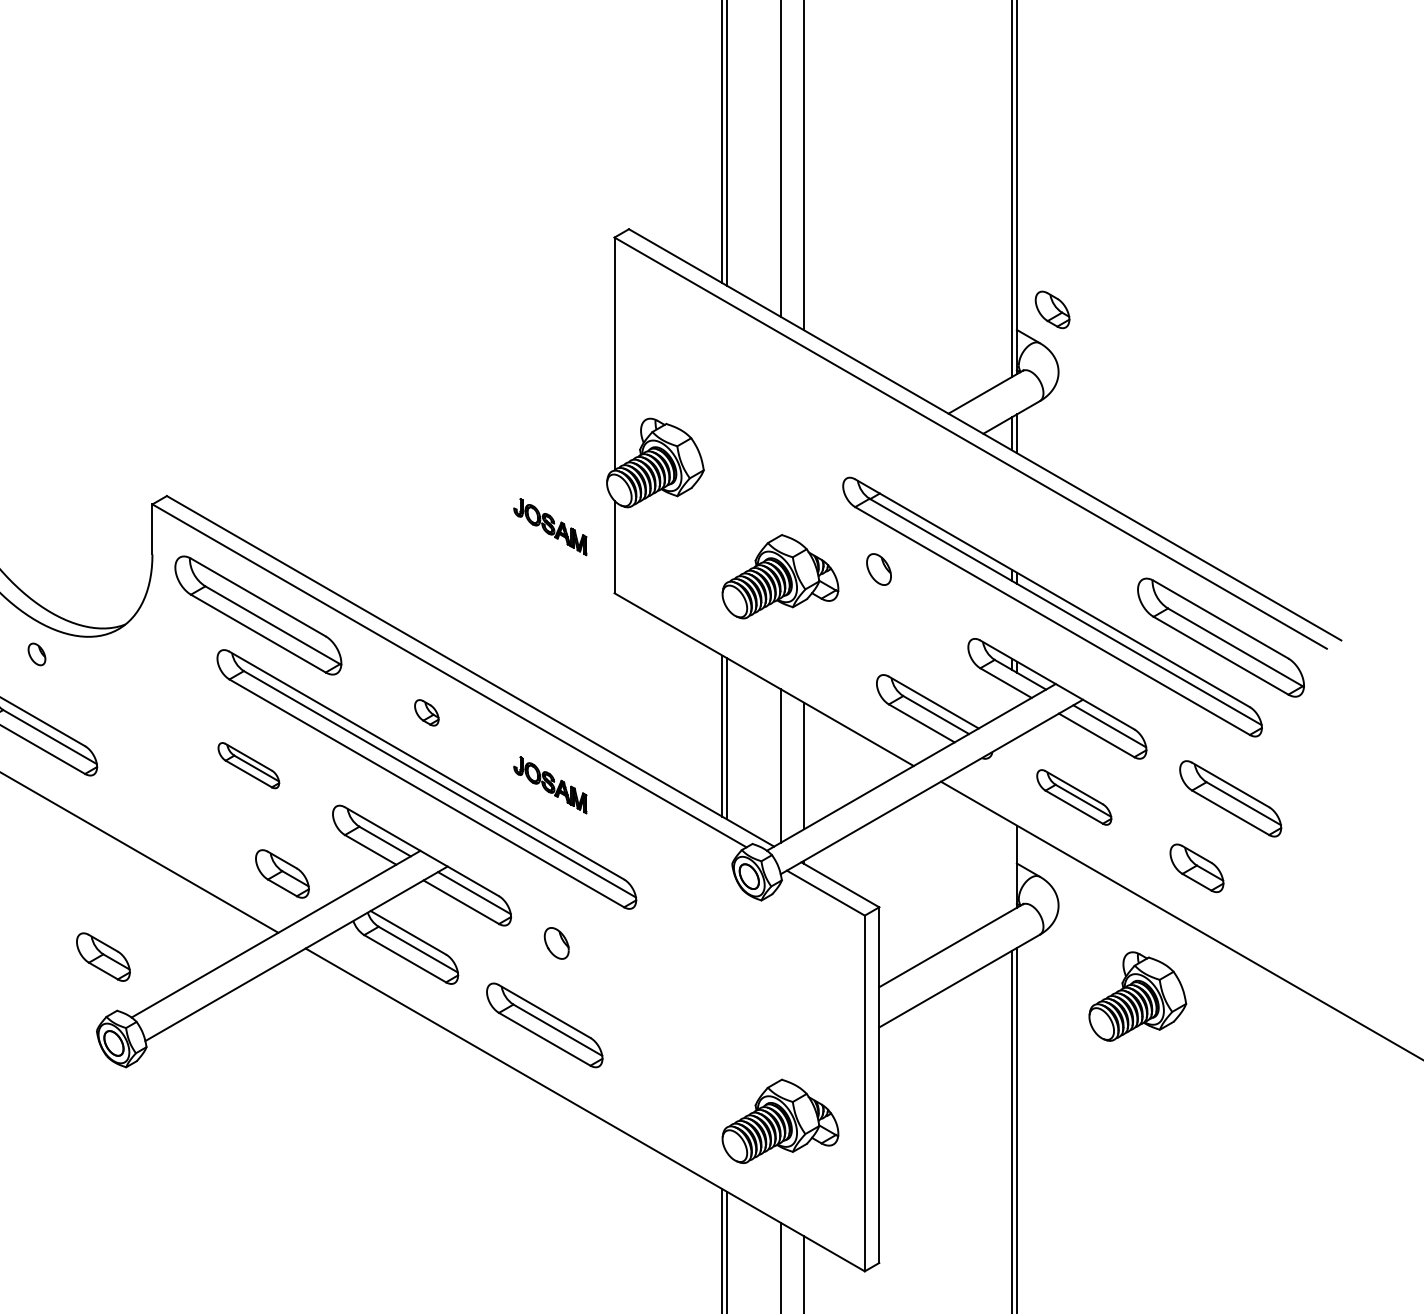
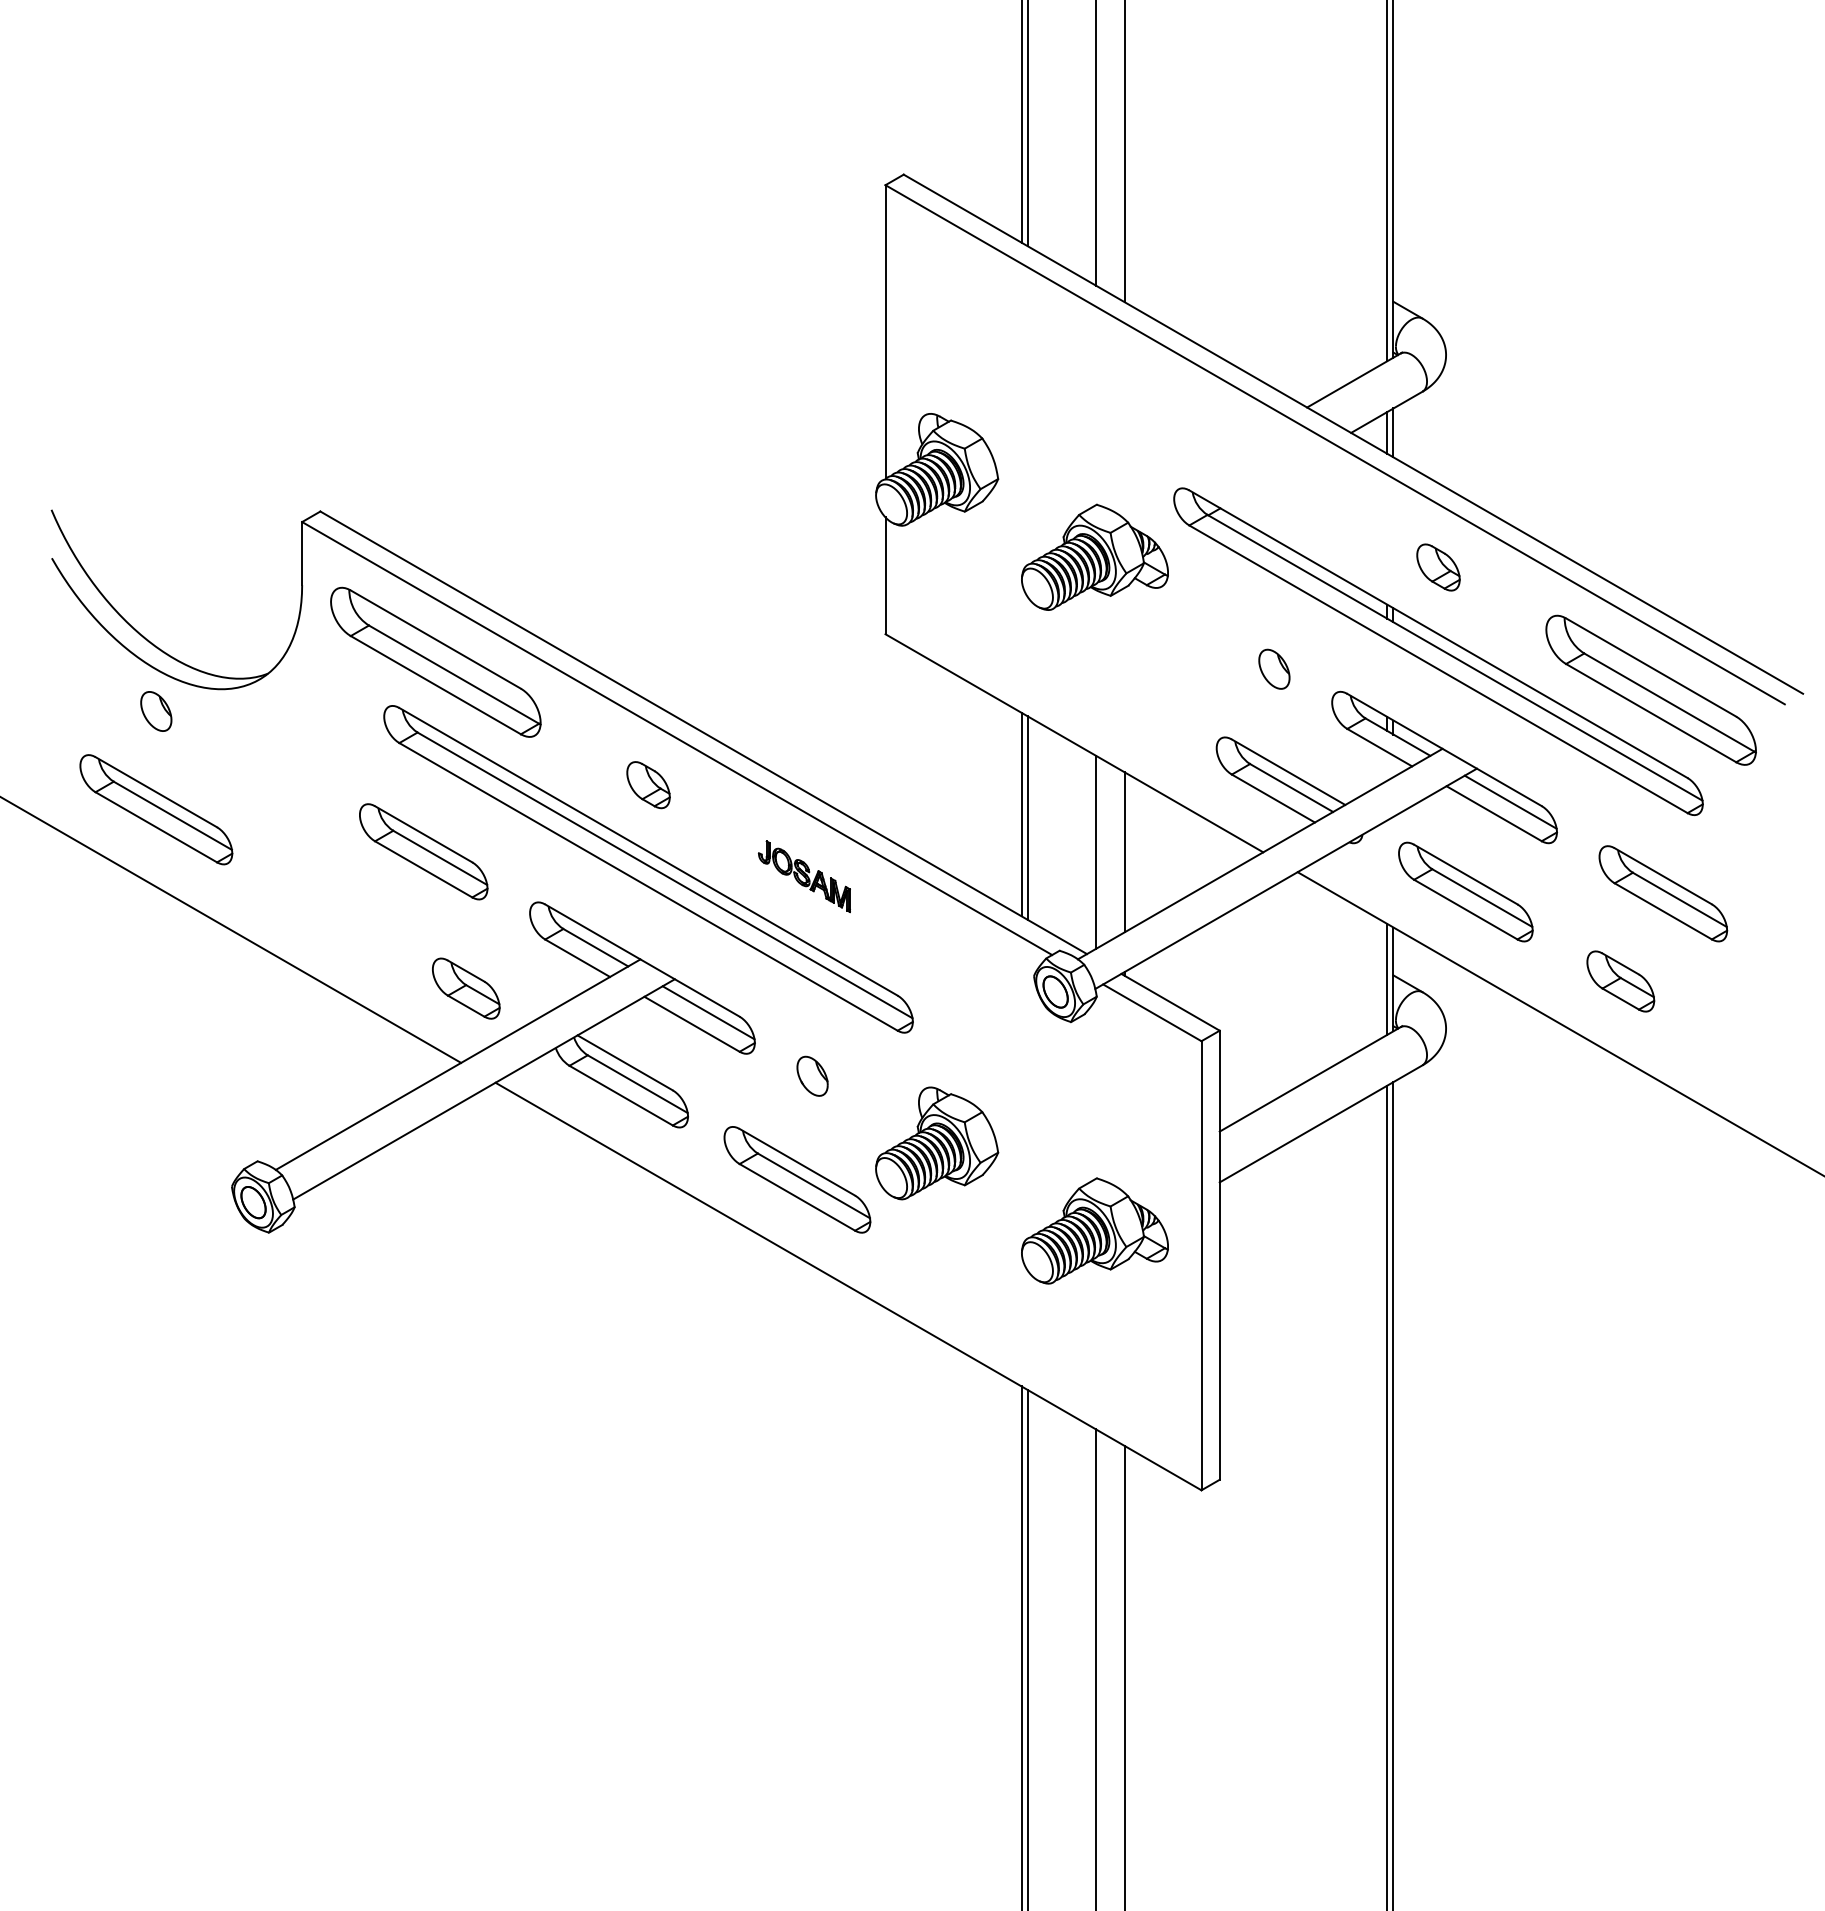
part: (1052, 309) -> (1438, 567), moved
part: (550, 526) -> (804, 550), removed
part: (879, 568) -> (1274, 668), moved
part: (780, 576) -> (1094, 556), moved
part: (37, 654) -> (156, 711), size x1.43
part: (426, 713) -> (648, 785), size x1.43
part: (248, 765) -> (423, 851), size x1.67
part: (1073, 797) -> (1465, 891), size x1.43
line: (1012, 866) -> (1387, 979), added
part: (103, 957) -> (240, 1093), removed
part: (1138, 996) -> (937, 1143), moved
part: (780, 1121) -> (1094, 1230), moved

